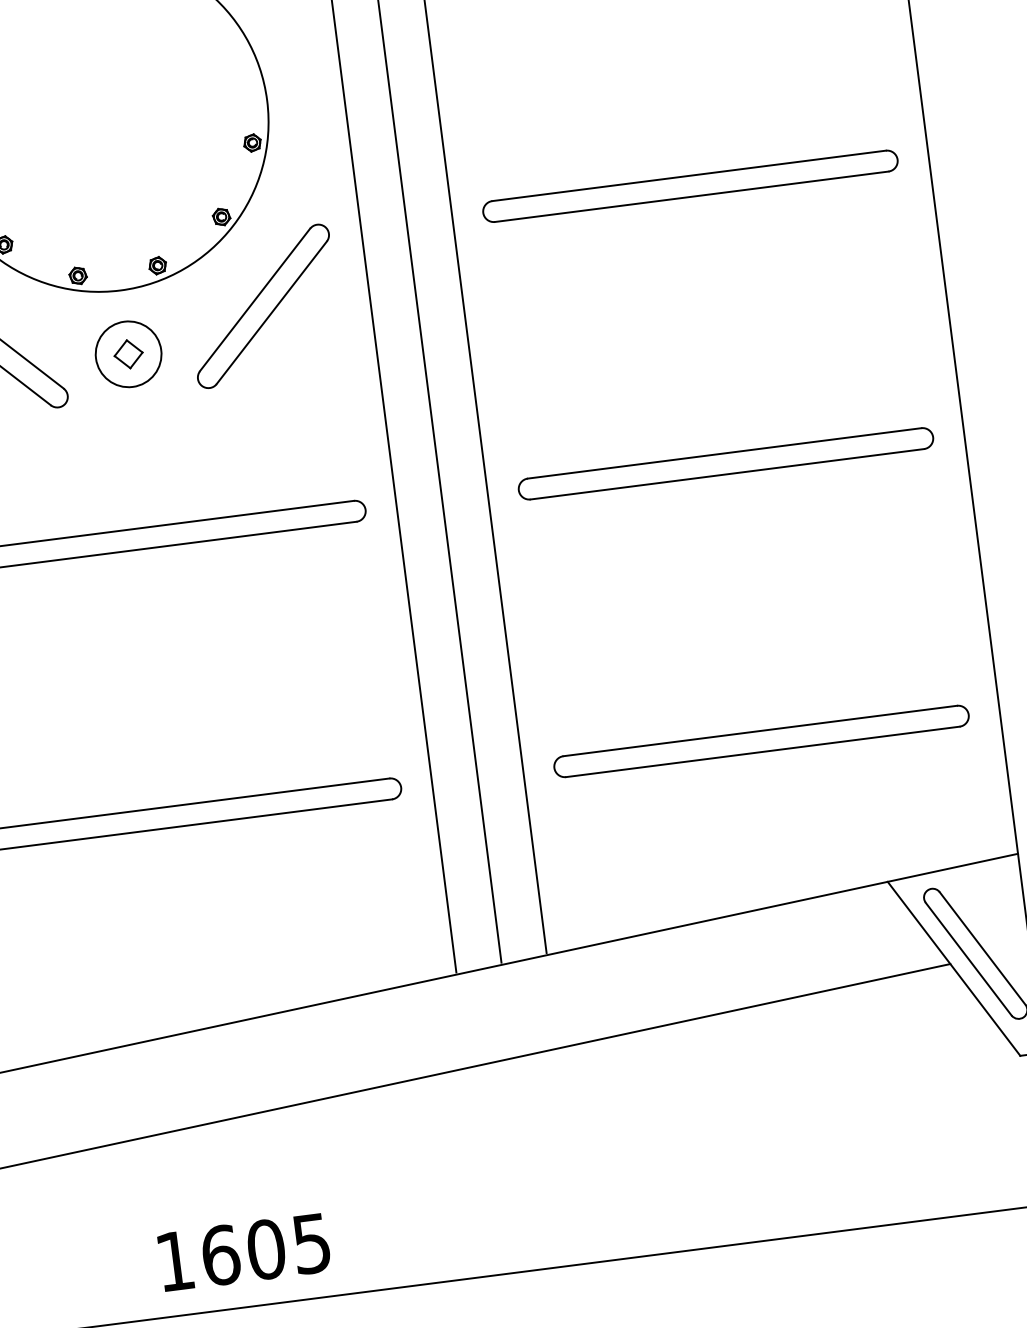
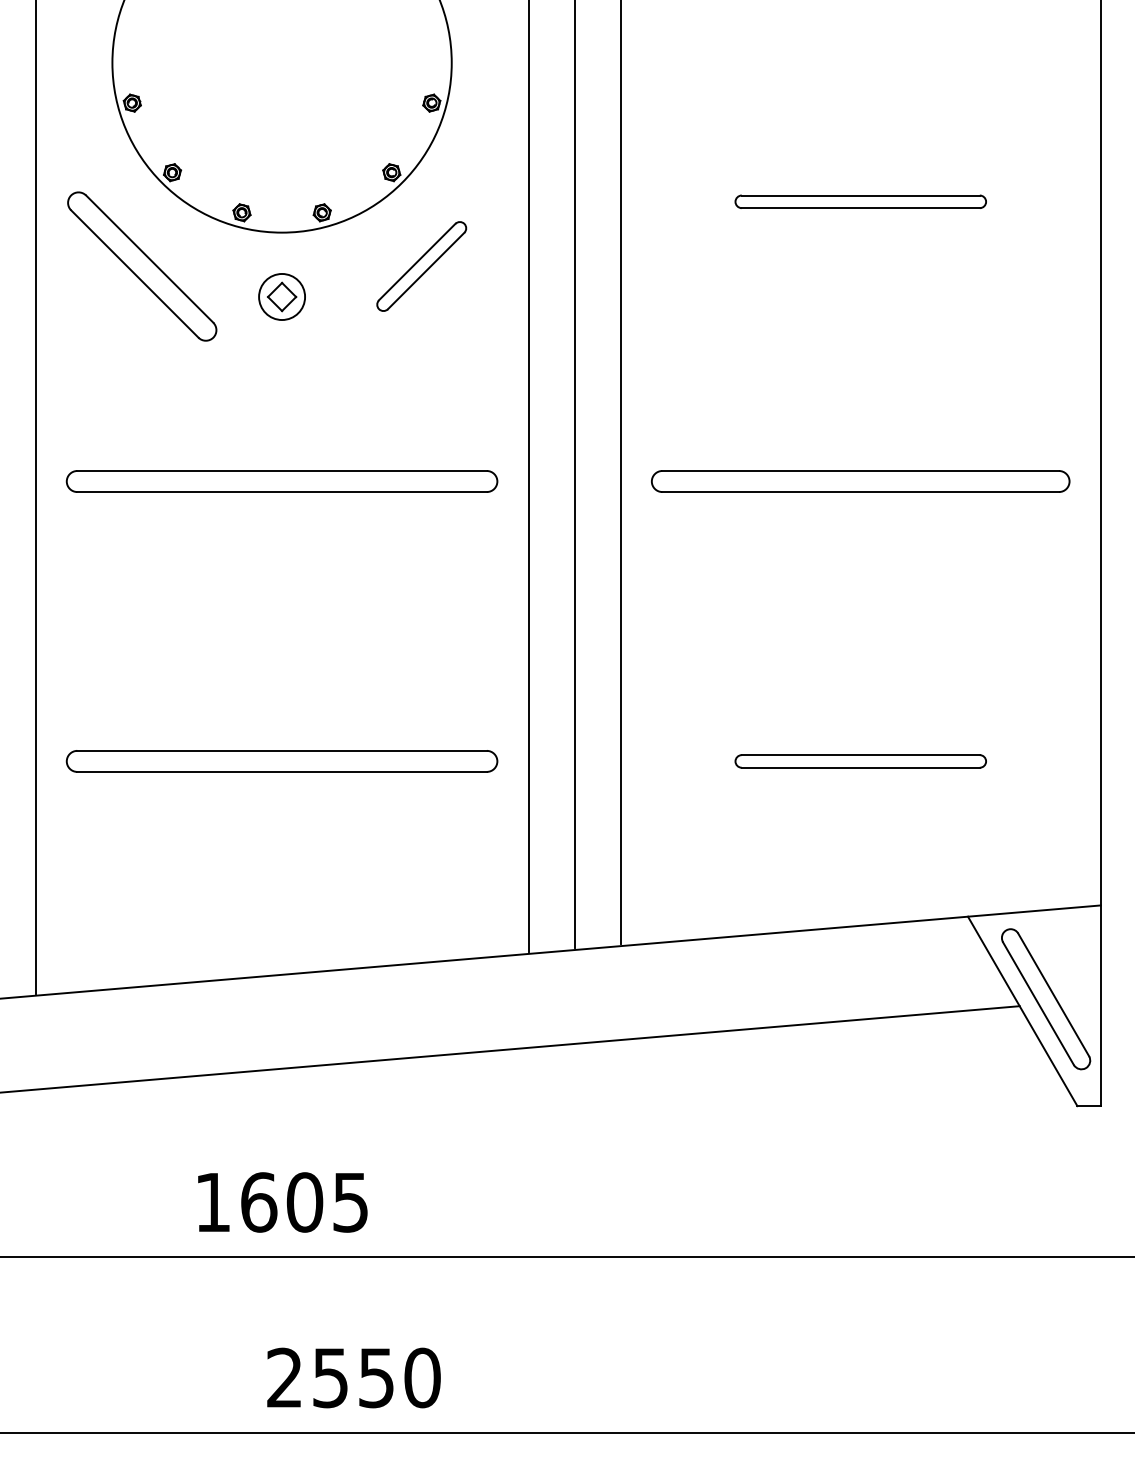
part: (690, 186) -> (860, 201), size x0.6
part: (263, 306) -> (421, 266), size x0.6
circle: (127, 353) -> (281, 296), size x0.7
part: (761, 741) -> (860, 761), size x0.6

